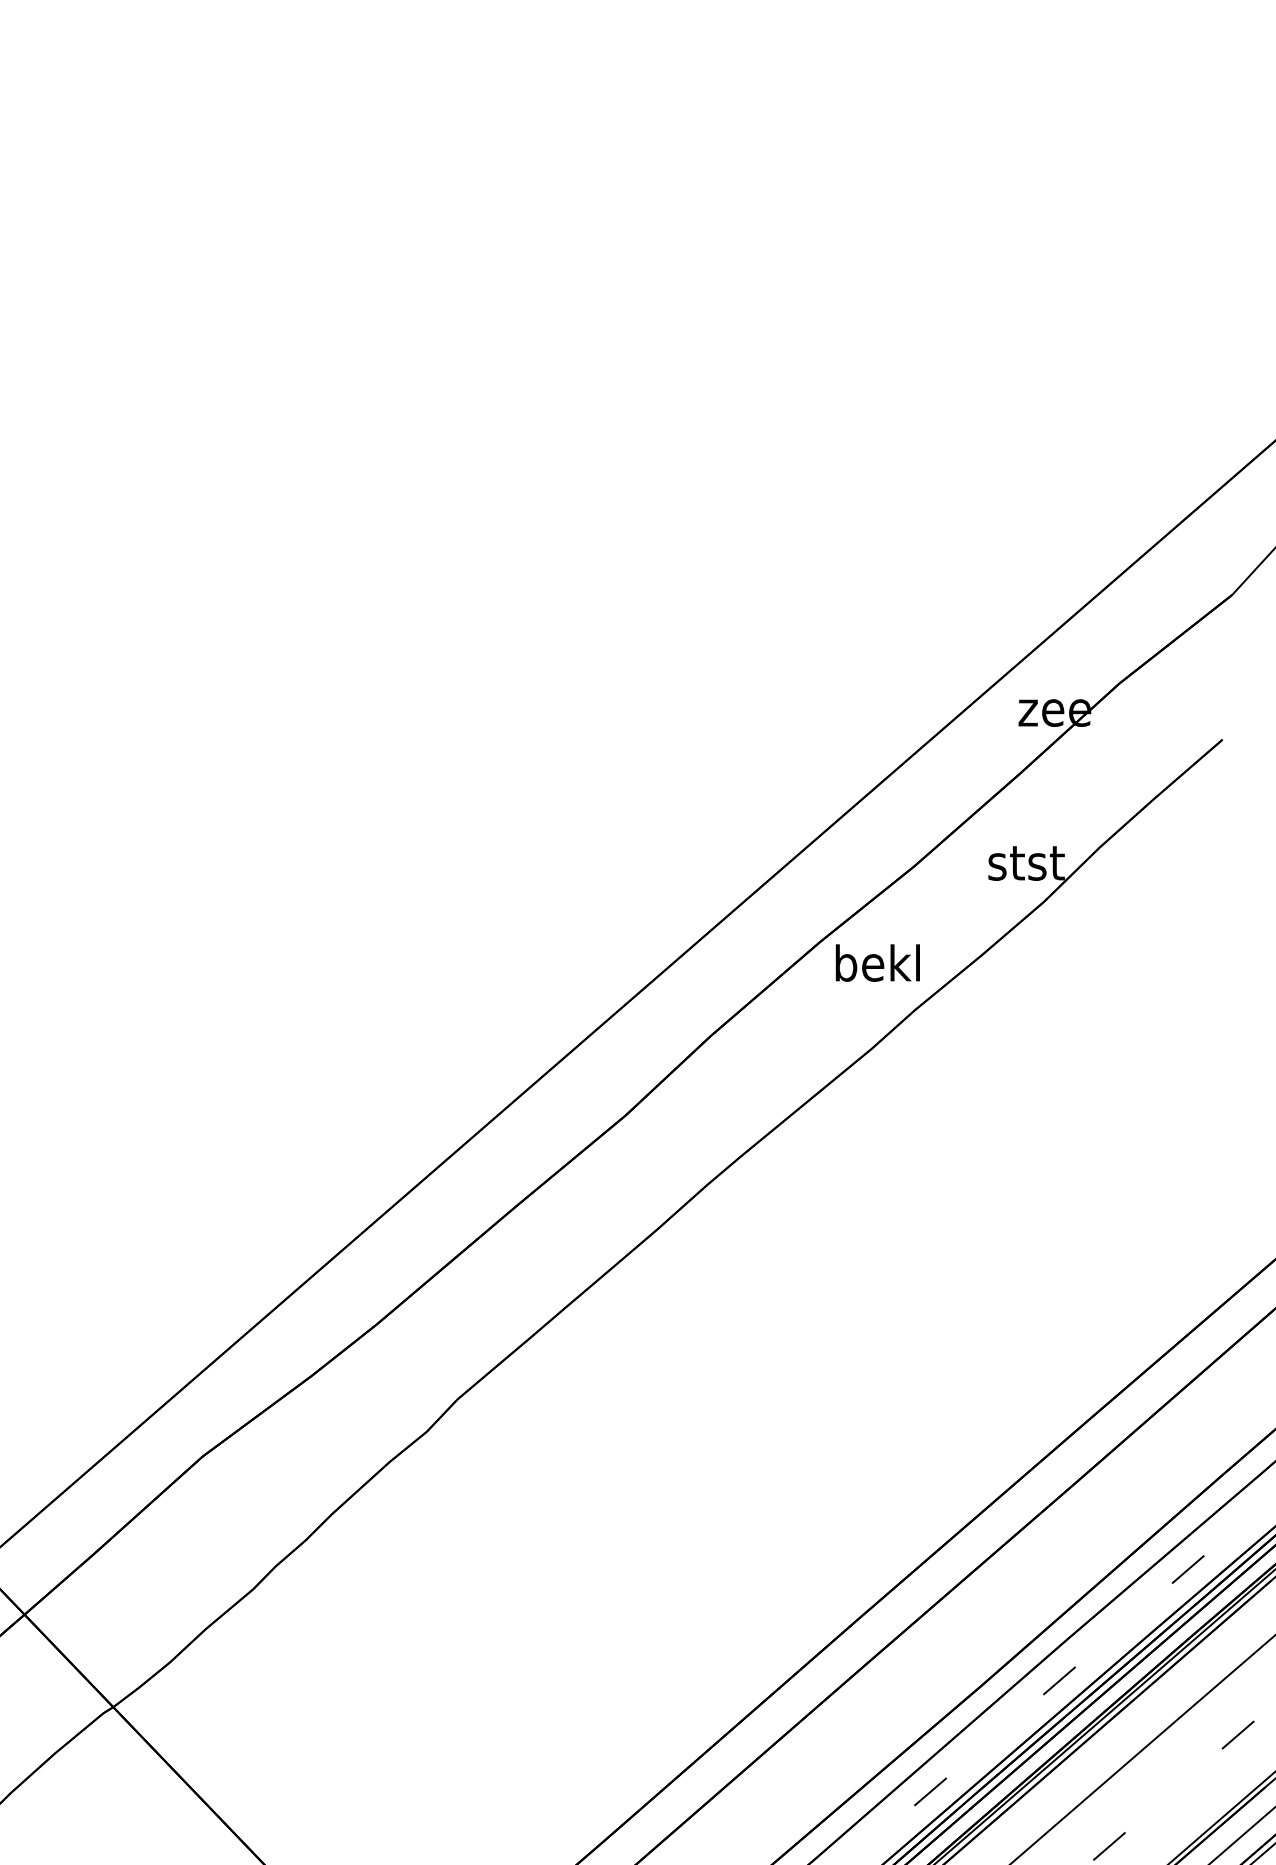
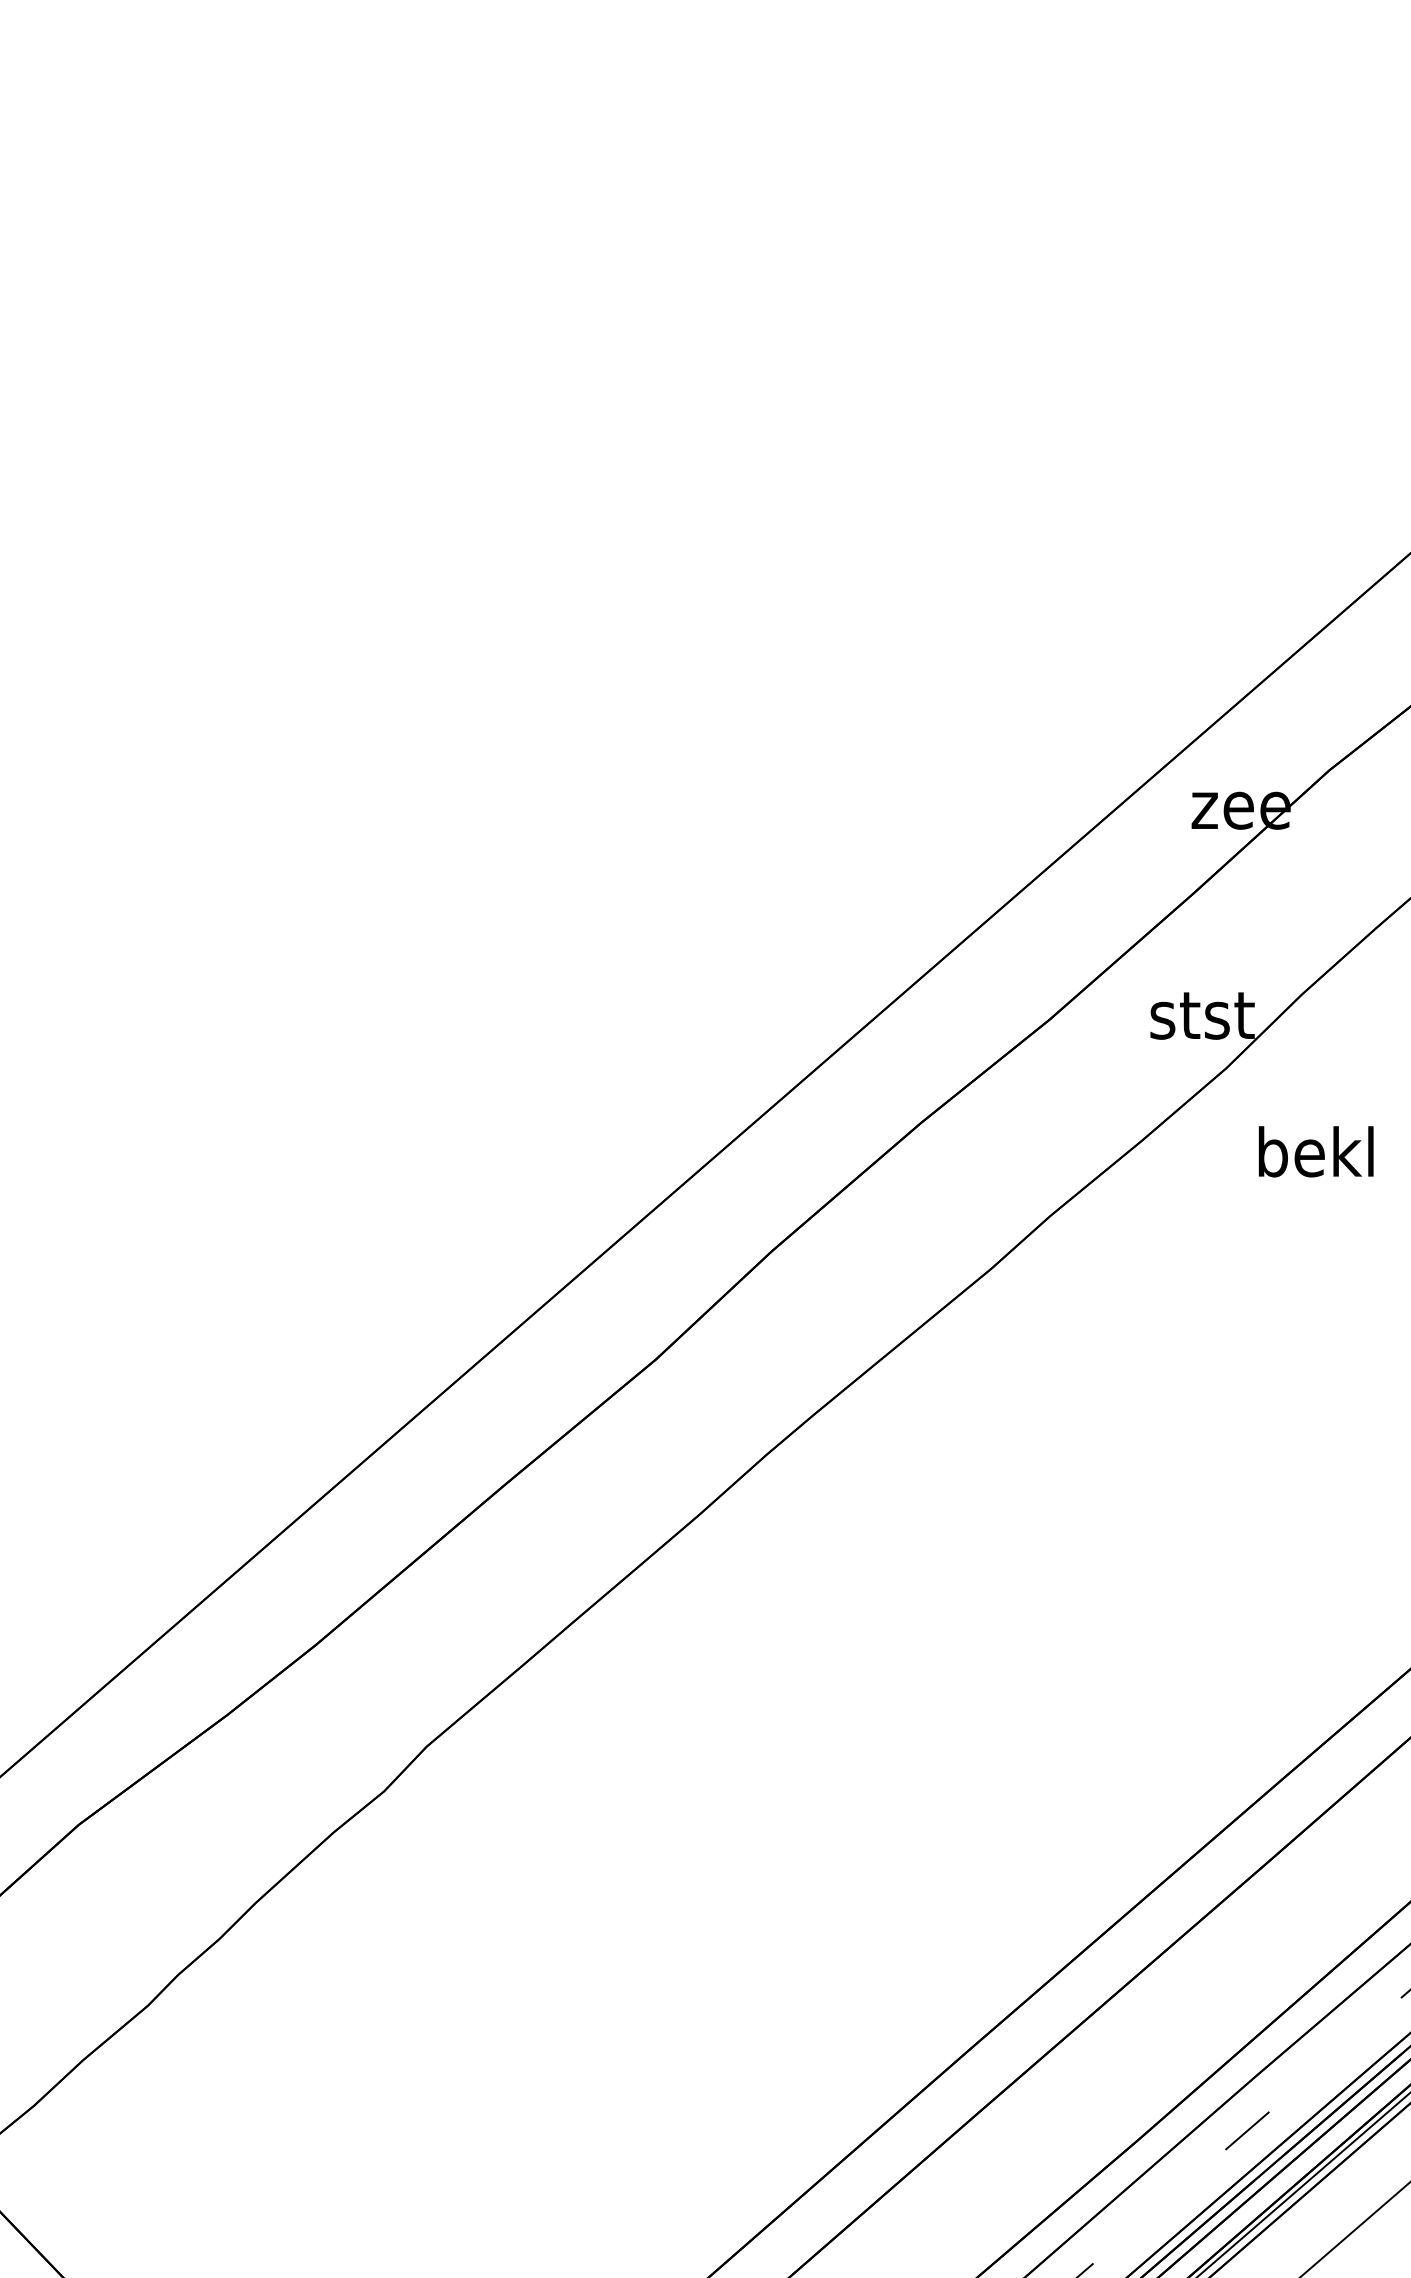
text: (877, 962) -> (1315, 1151), moved

